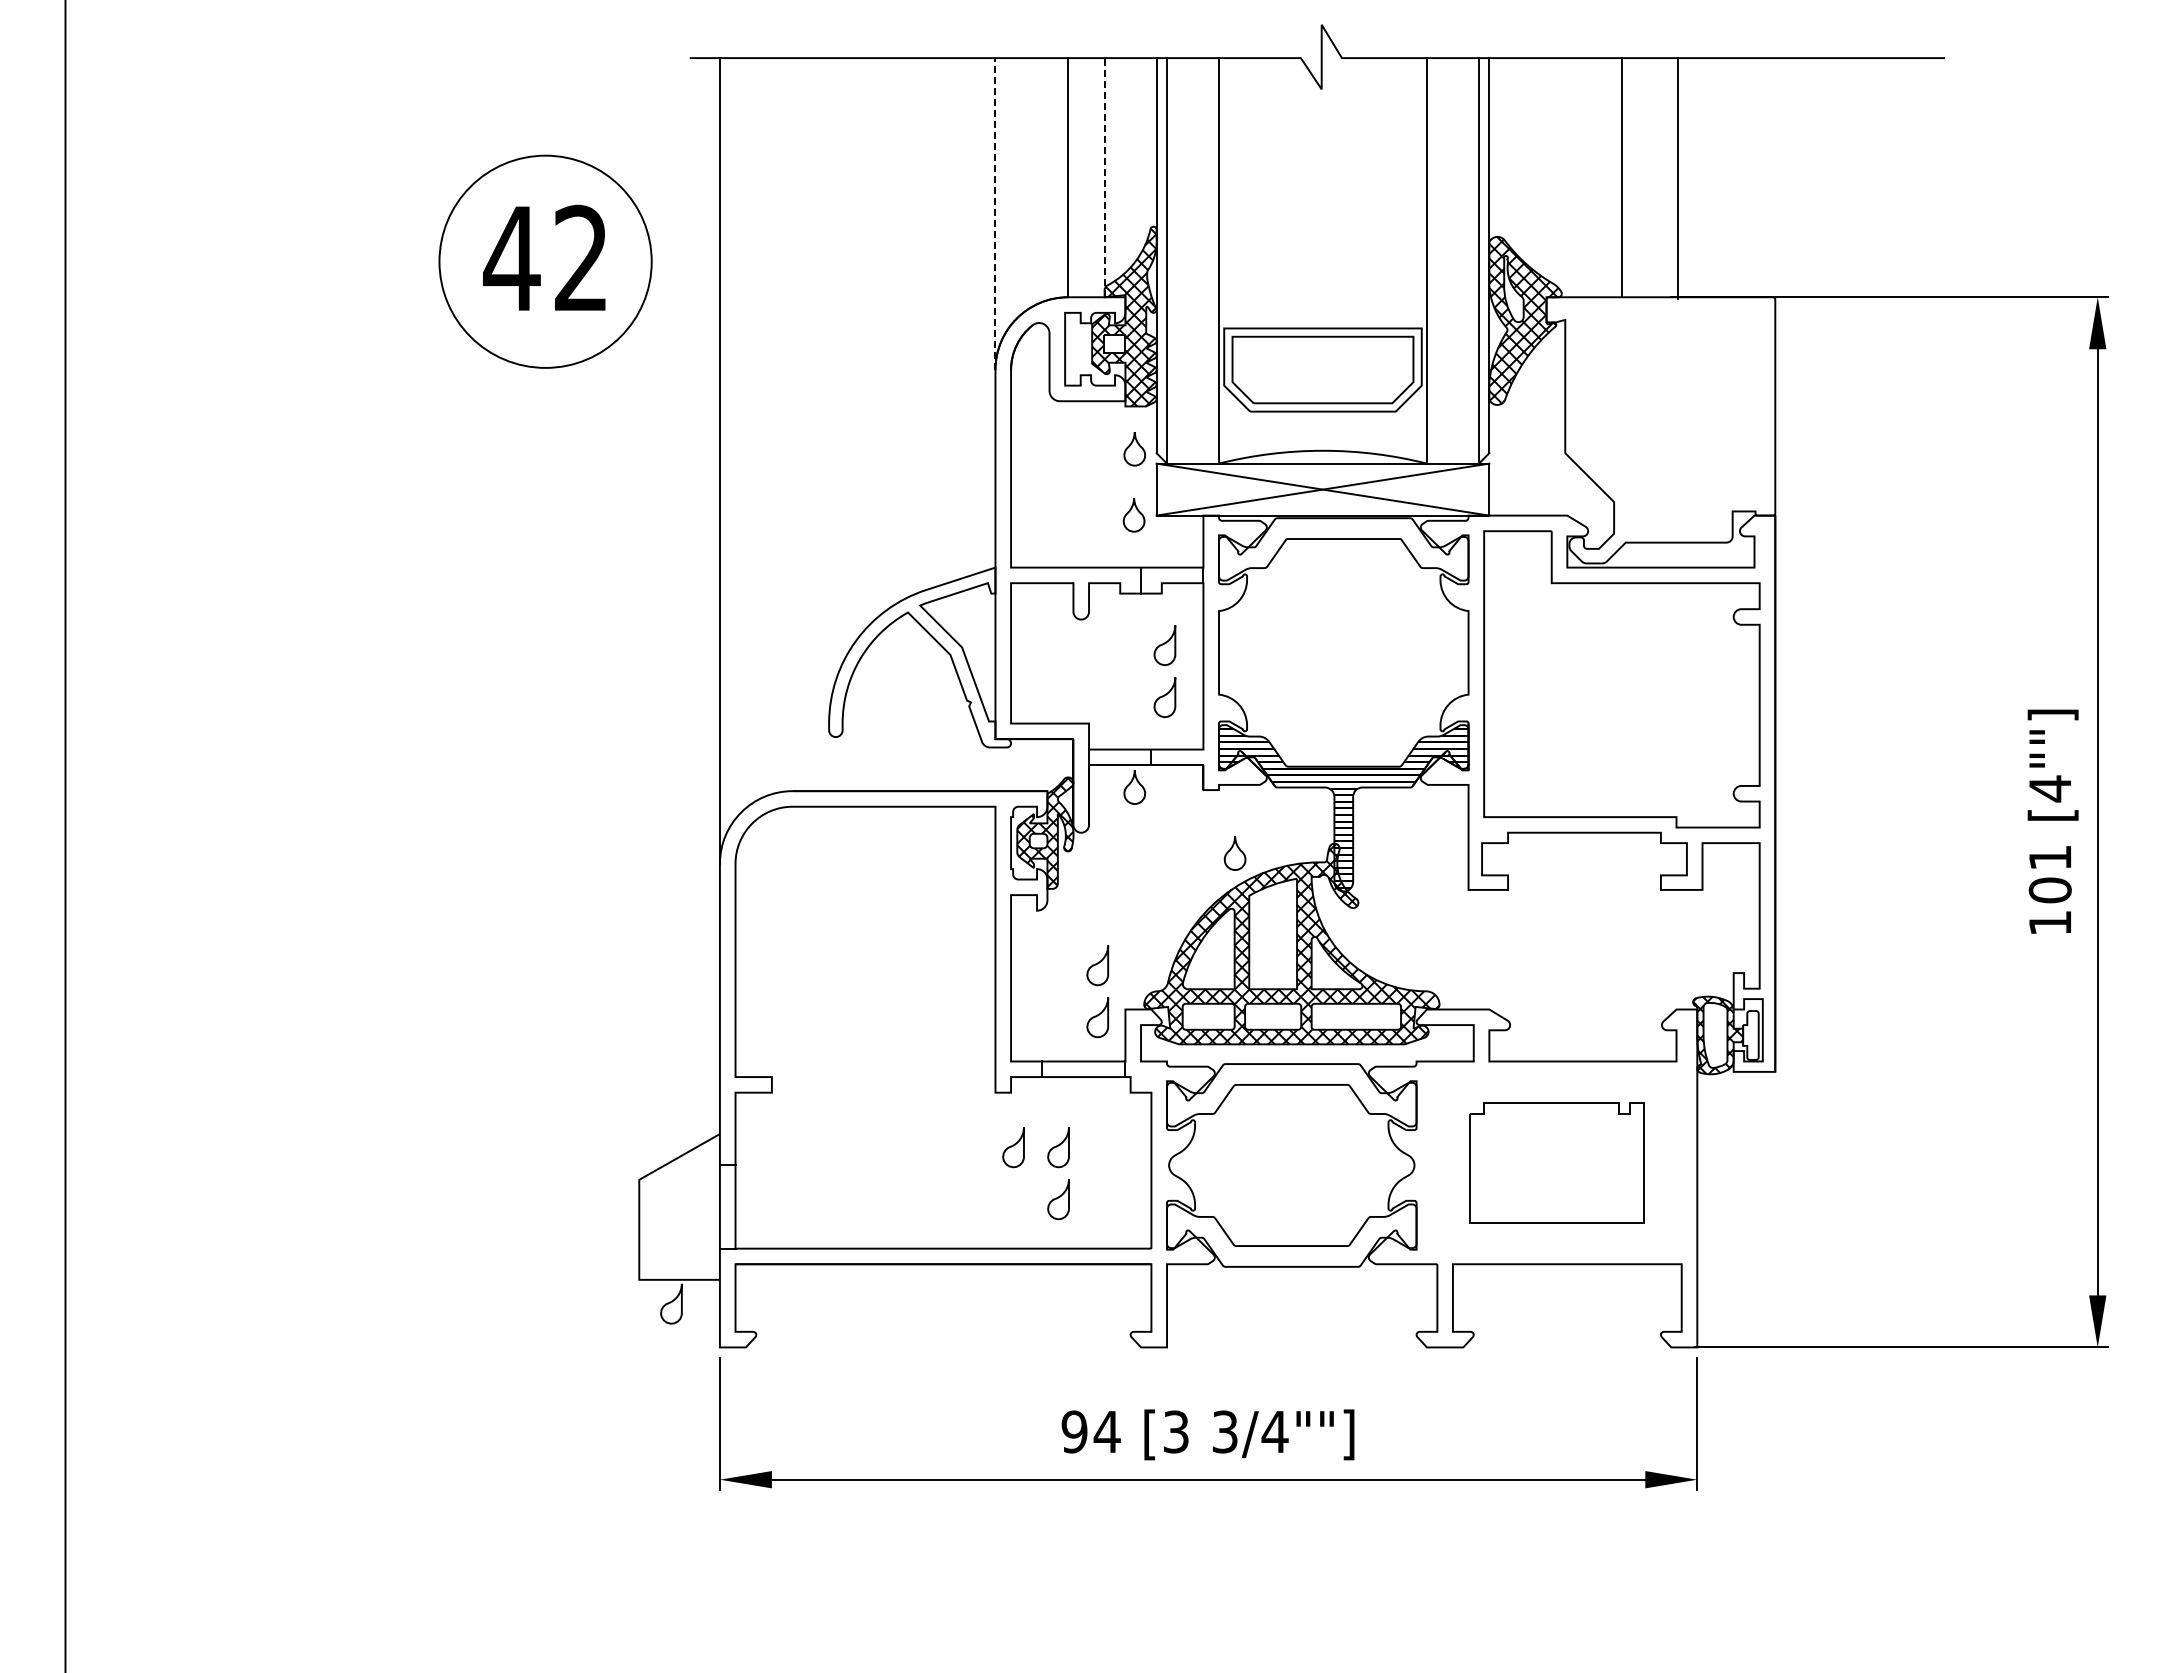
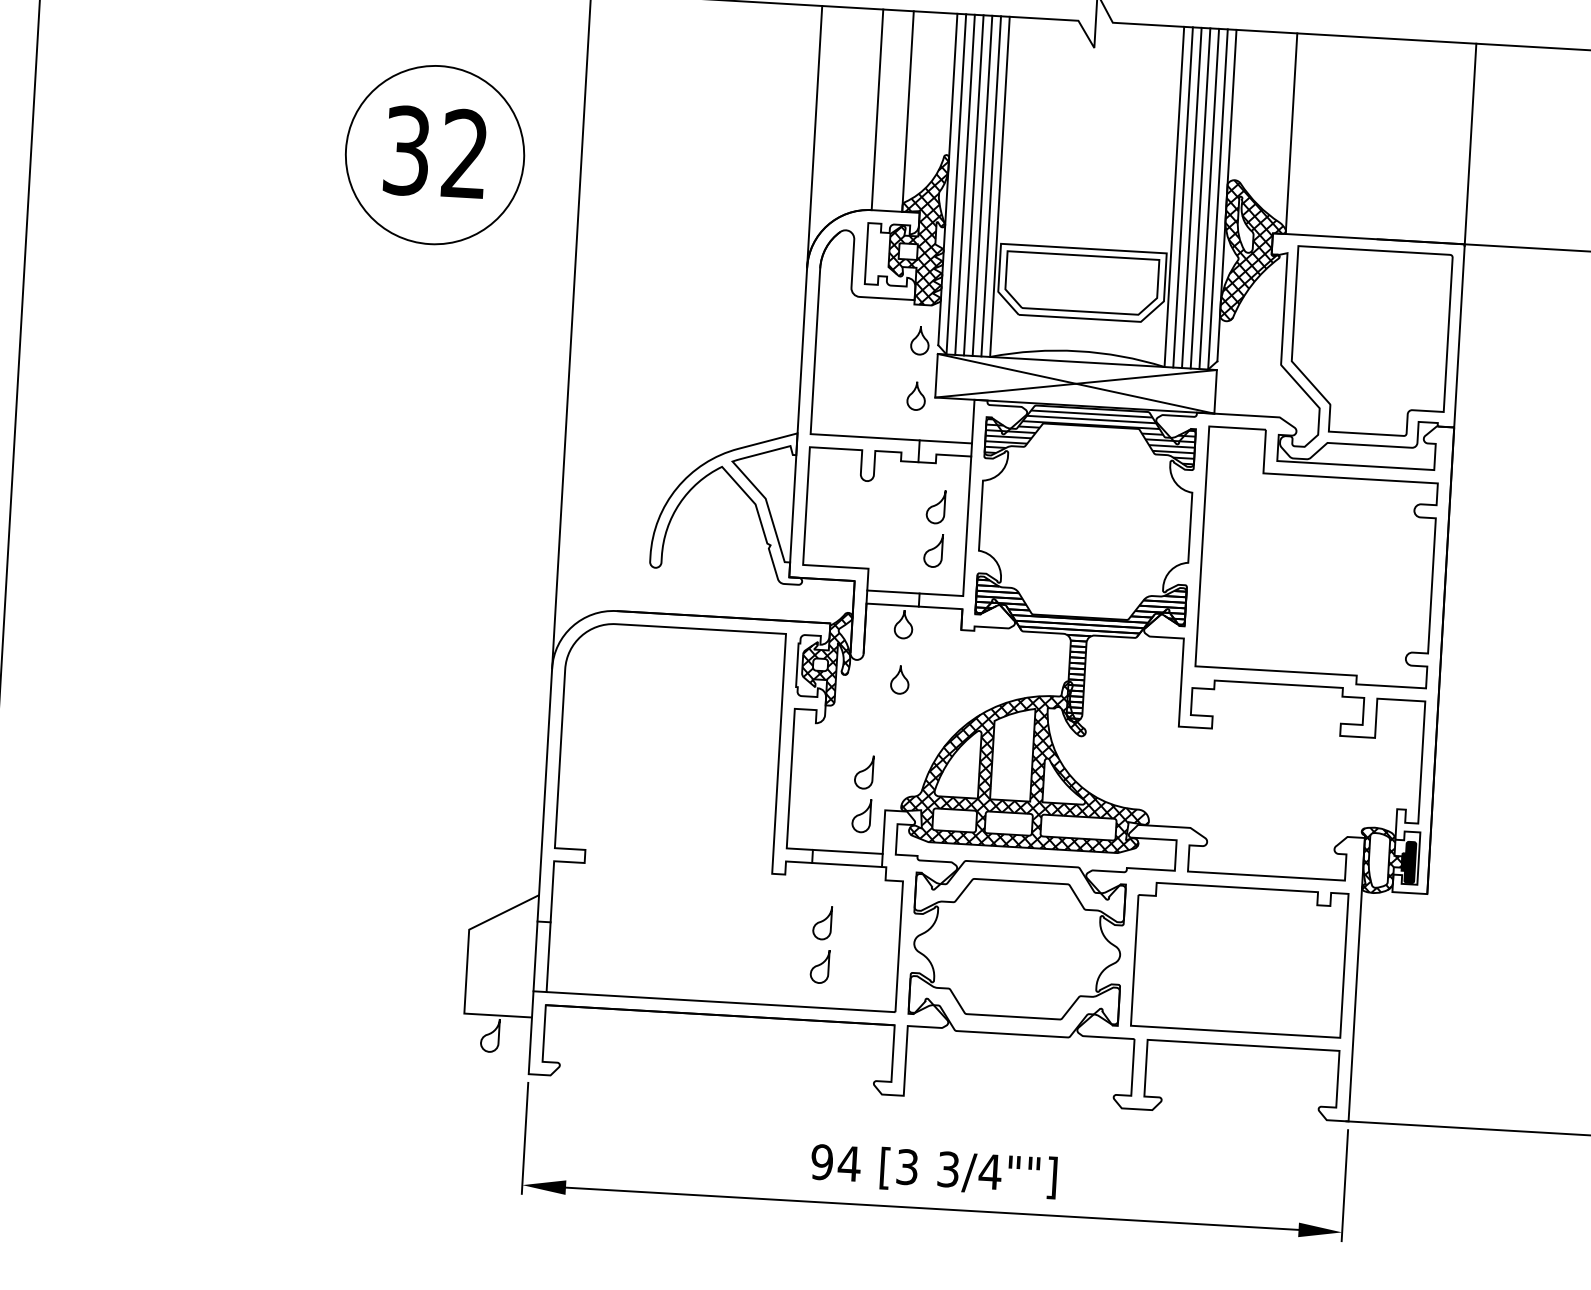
line: (1104, 177) -> (907, 111), dashed -> solid
line: (1621, 177) -> (1291, 133), moved
line: (1678, 178) -> (1470, 144), moved
line: (995, 214) -> (814, 137), dashed -> solid
text: (511, 258) -> (406, 150), 42 -> 32
line: (1177, 260) -> (965, 184), added
line: (1187, 260) -> (973, 185), added
line: (1198, 260) -> (982, 185), added
line: (1208, 260) -> (991, 186), added
line: (1437, 260) -> (1183, 197), added
line: (1447, 260) -> (1191, 197), added
line: (1458, 260) -> (1200, 198), added
line: (1468, 260) -> (1209, 198), added
part: (1669, 419) -> (1370, 341), added
hatch: (1343, 550) -> (1090, 435), added
part: (1234, 853) -> (899, 679), moved
fill: (1750, 1035) -> (1408, 862), added
part: (1013, 1147) -> (784, 920), removed
part: (1556, 1162) -> (1239, 959), size x1.43

